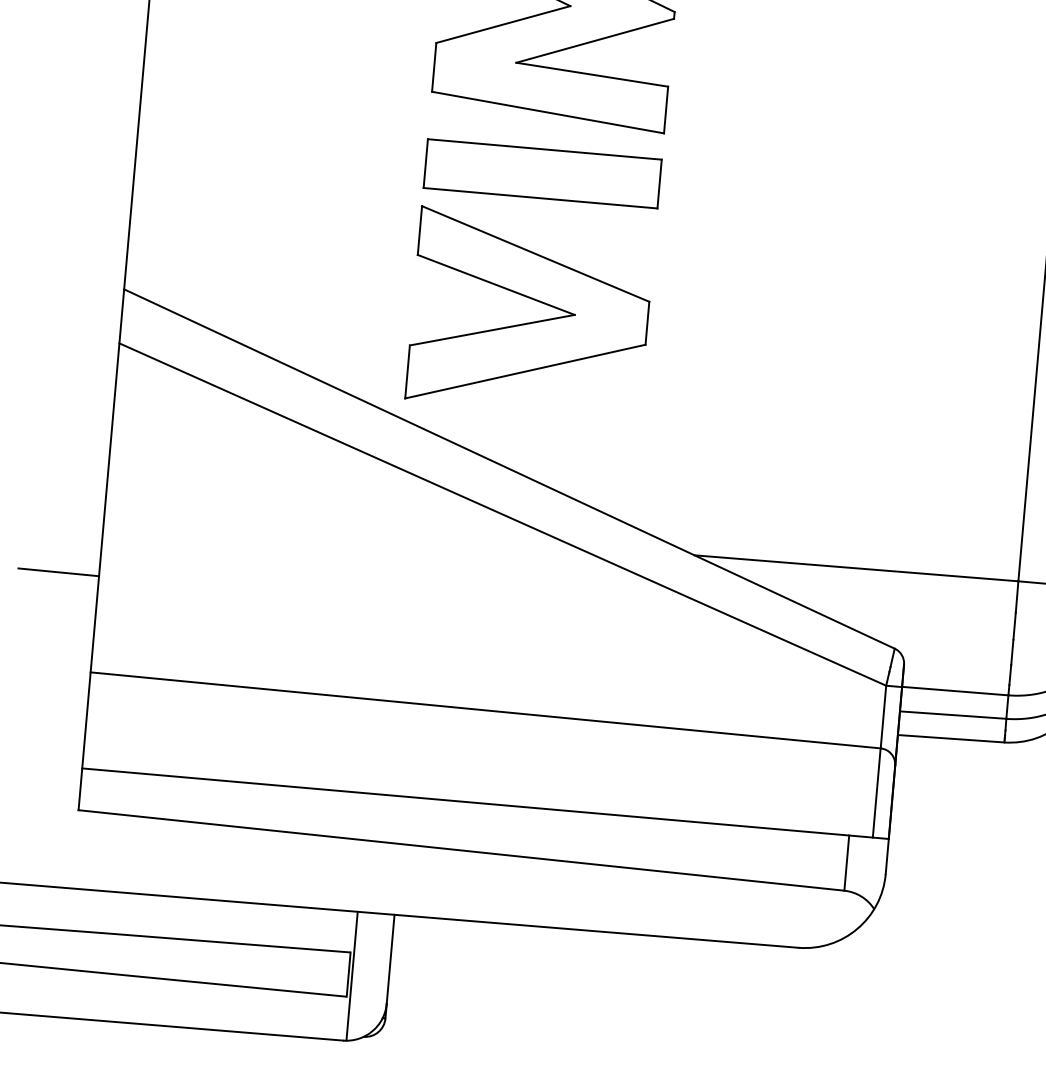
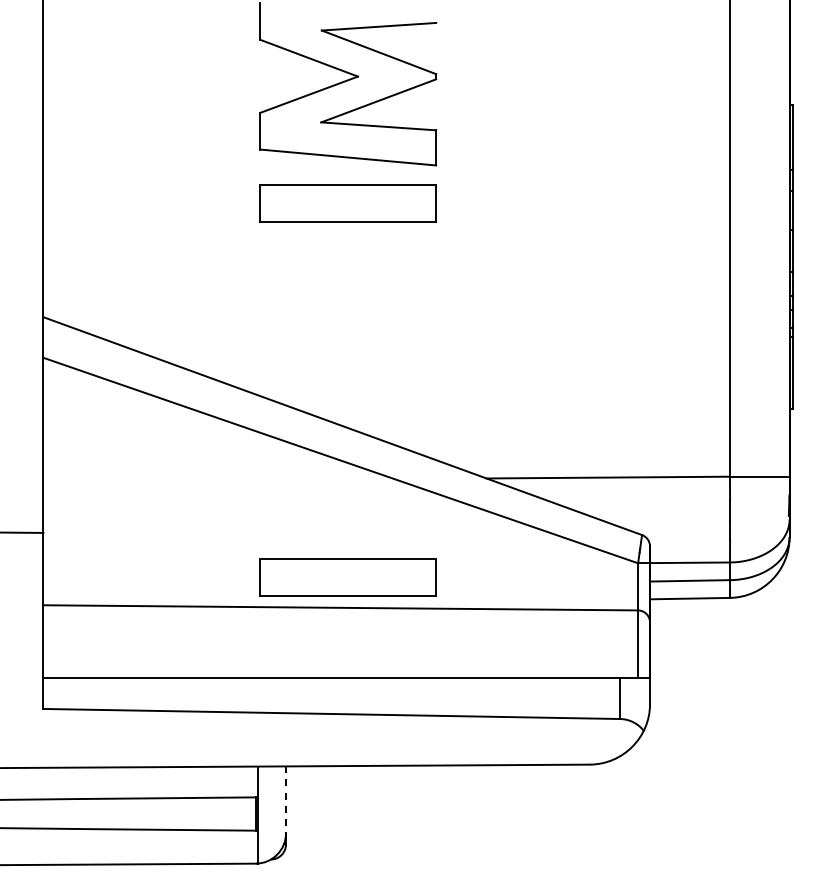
part: (531, 321) -> (349, 314), removed
part: (498, 670) -> (347, 577), added
line: (391, 960) -> (286, 800), solid -> dashed

